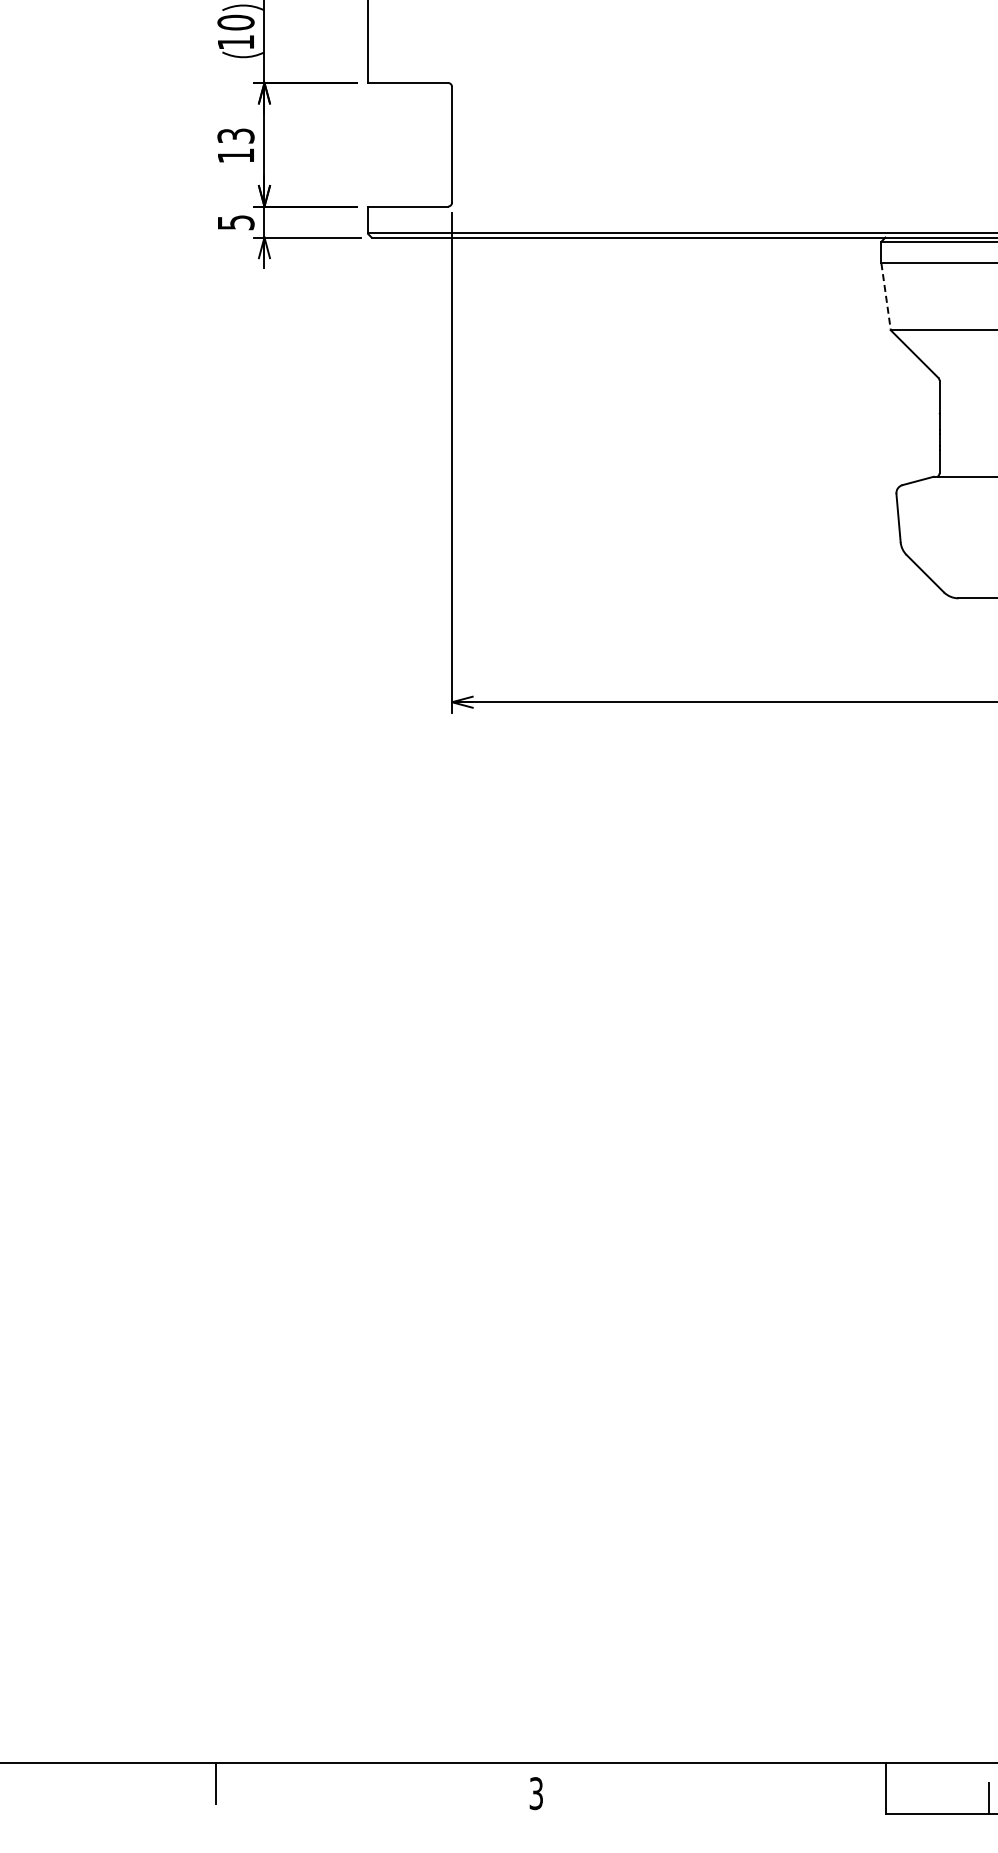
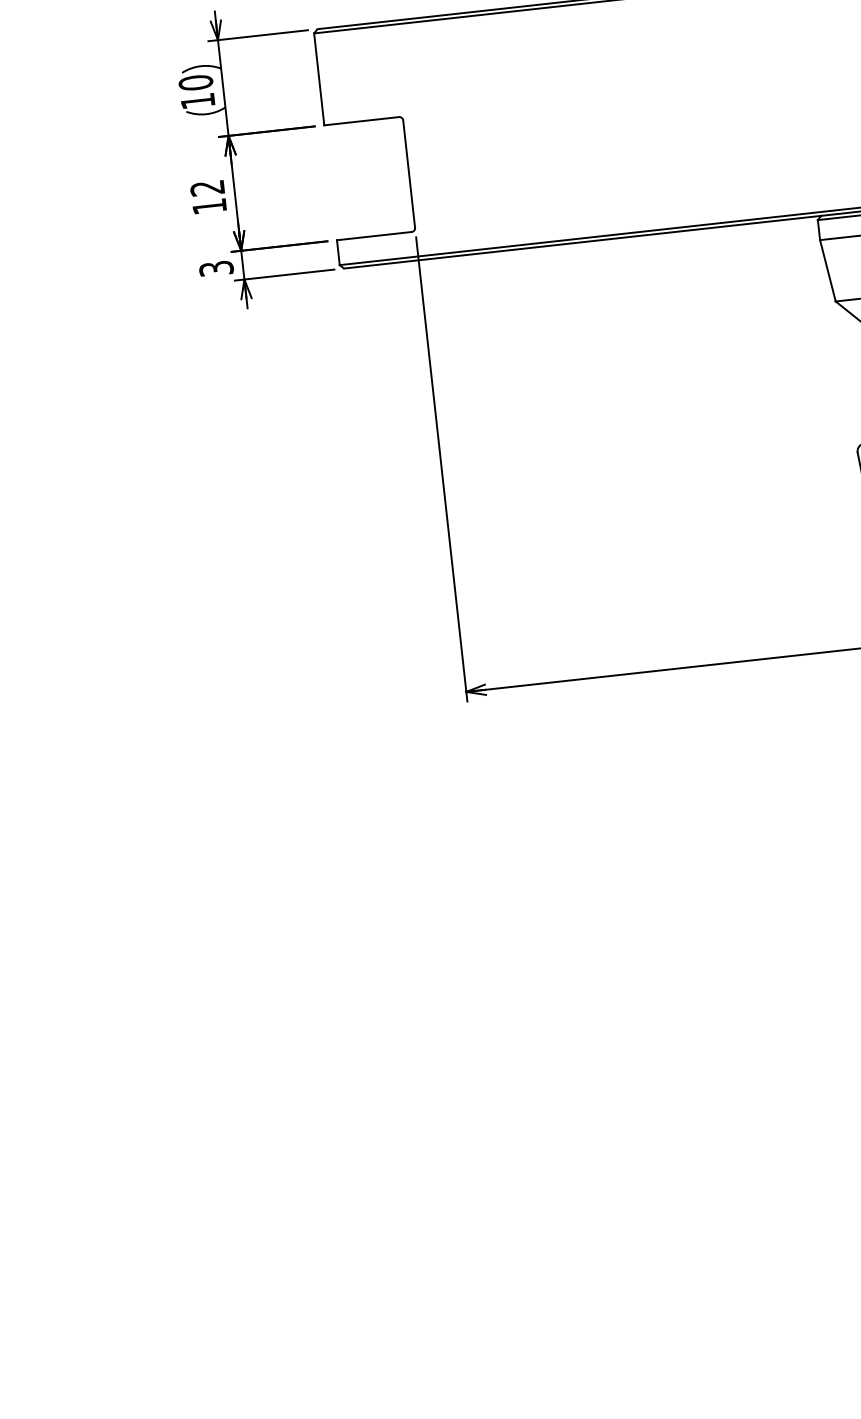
text: (235, 135) -> (207, 187), 13 -> 12
text: (235, 222) -> (215, 268), 5 -> 3
line: (886, 296) -> (828, 270), dashed -> solid

